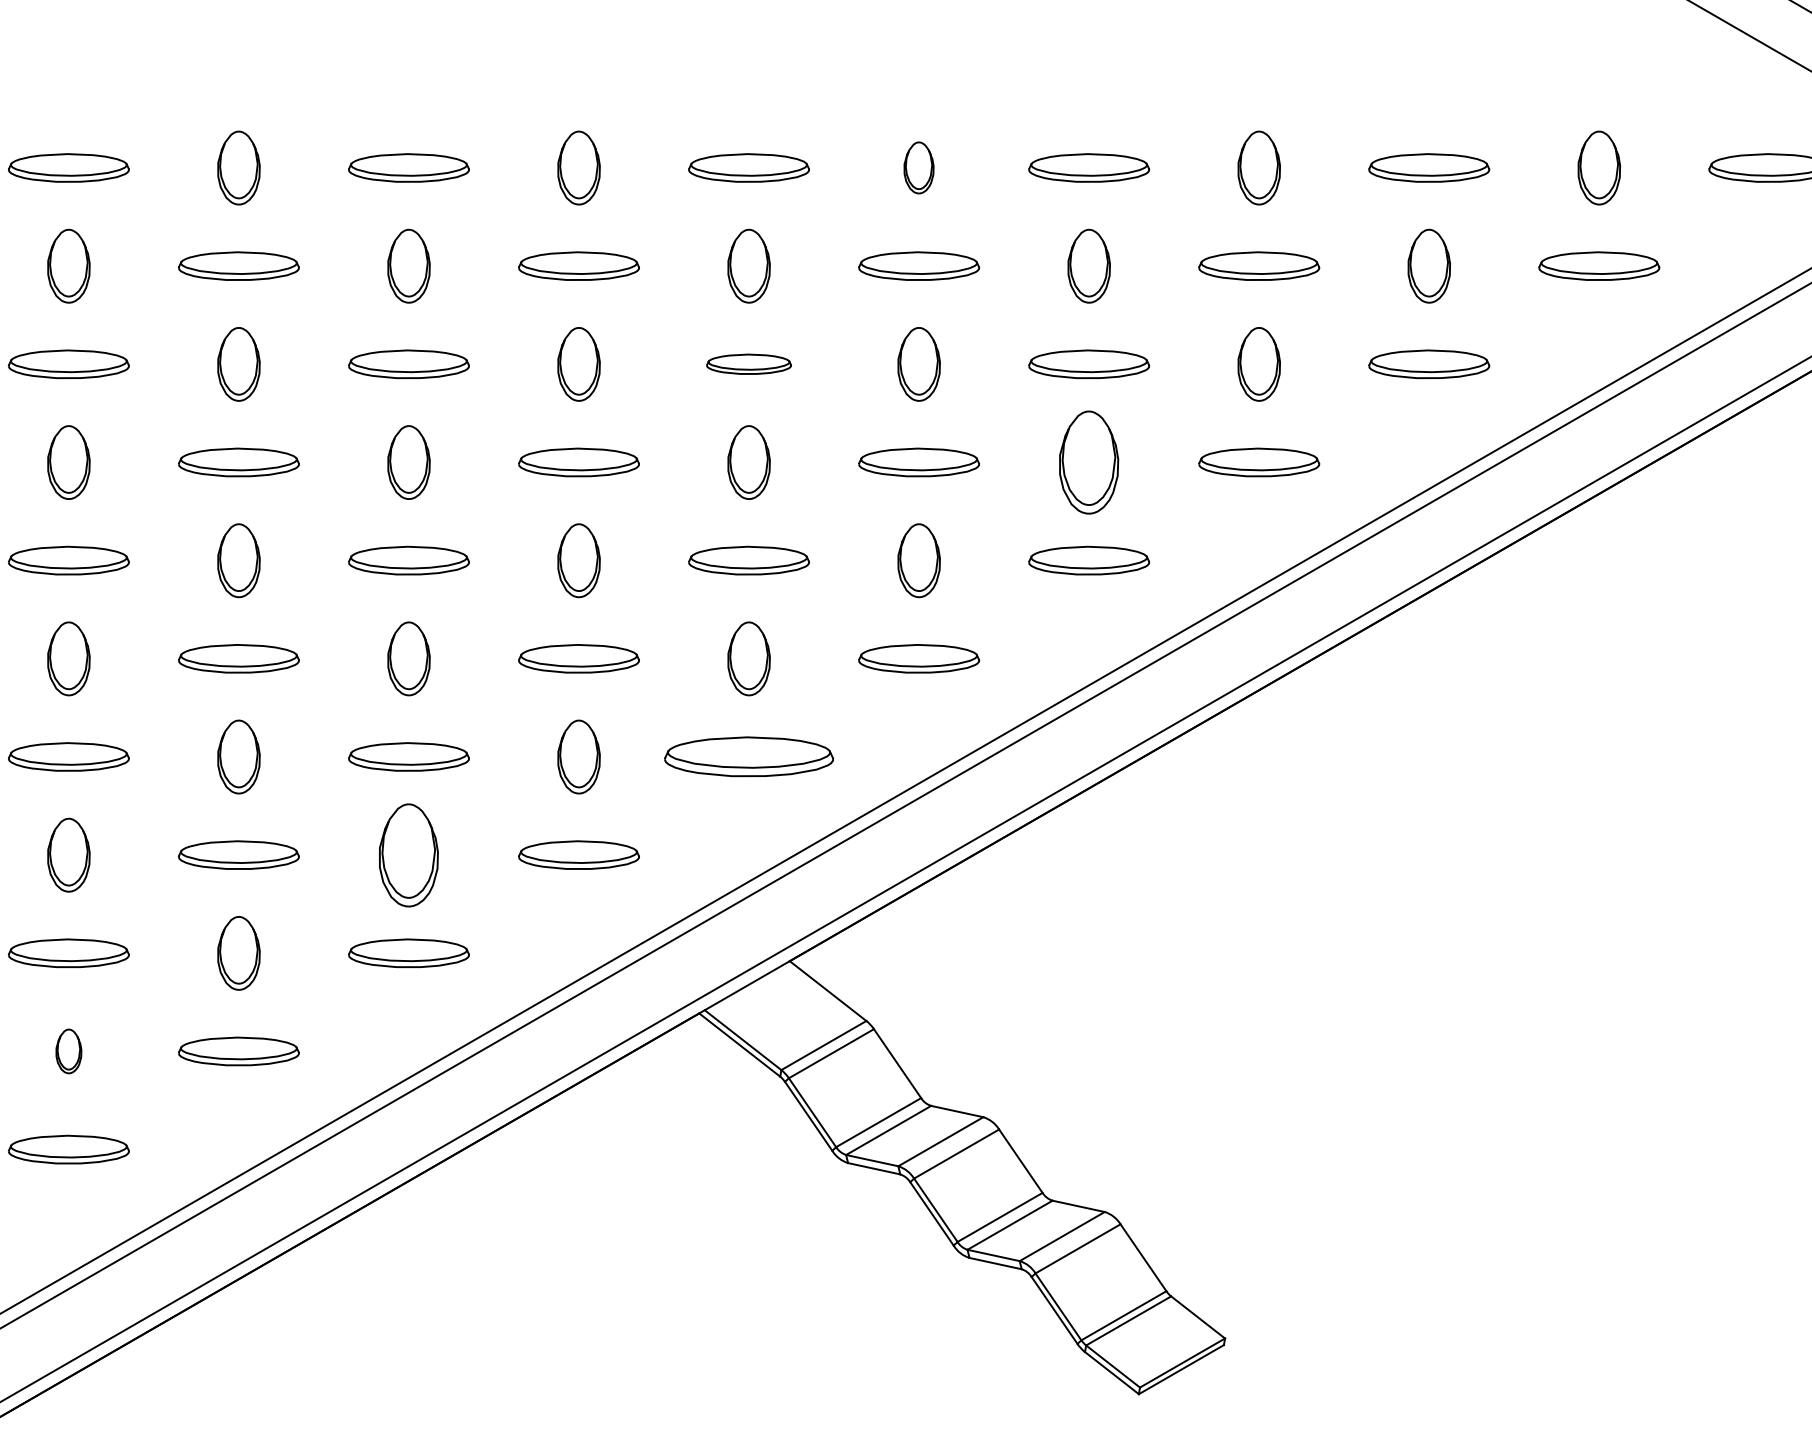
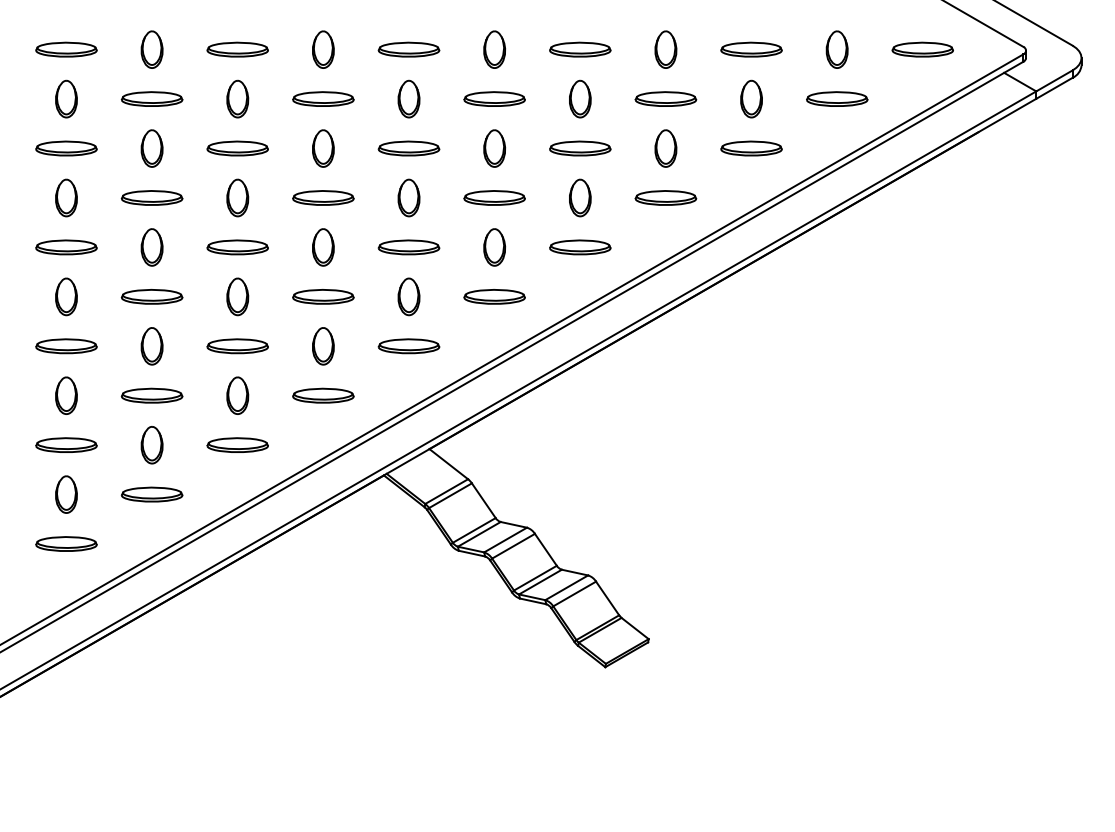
part: (918, 167) -> (494, 49), size x1.43
part: (748, 364) -> (408, 148), size x1.43
part: (1089, 461) -> (580, 197), size x0.71
part: (748, 757) -> (408, 346), size x0.71
part: (408, 854) -> (237, 395), size x0.71
part: (68, 1051) -> (66, 494), size x1.67

